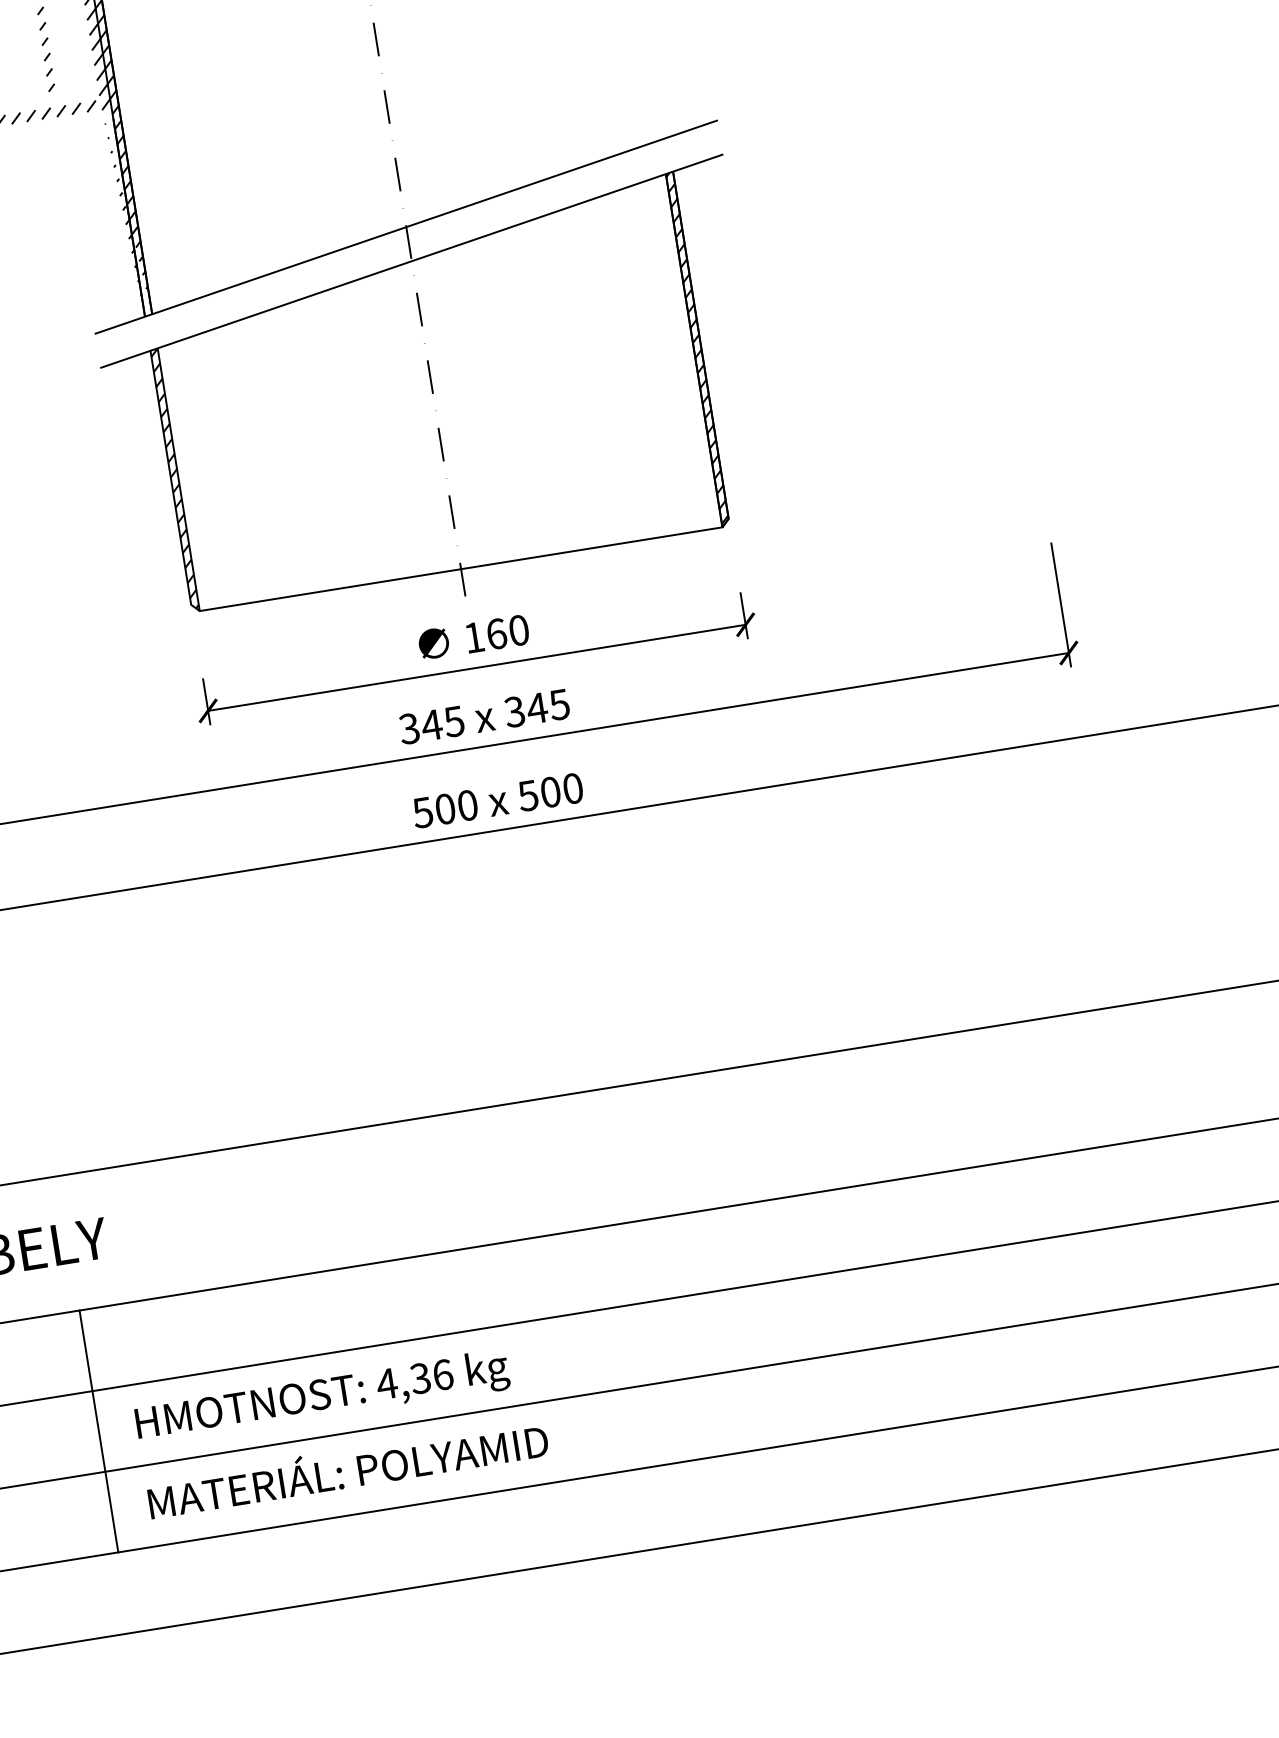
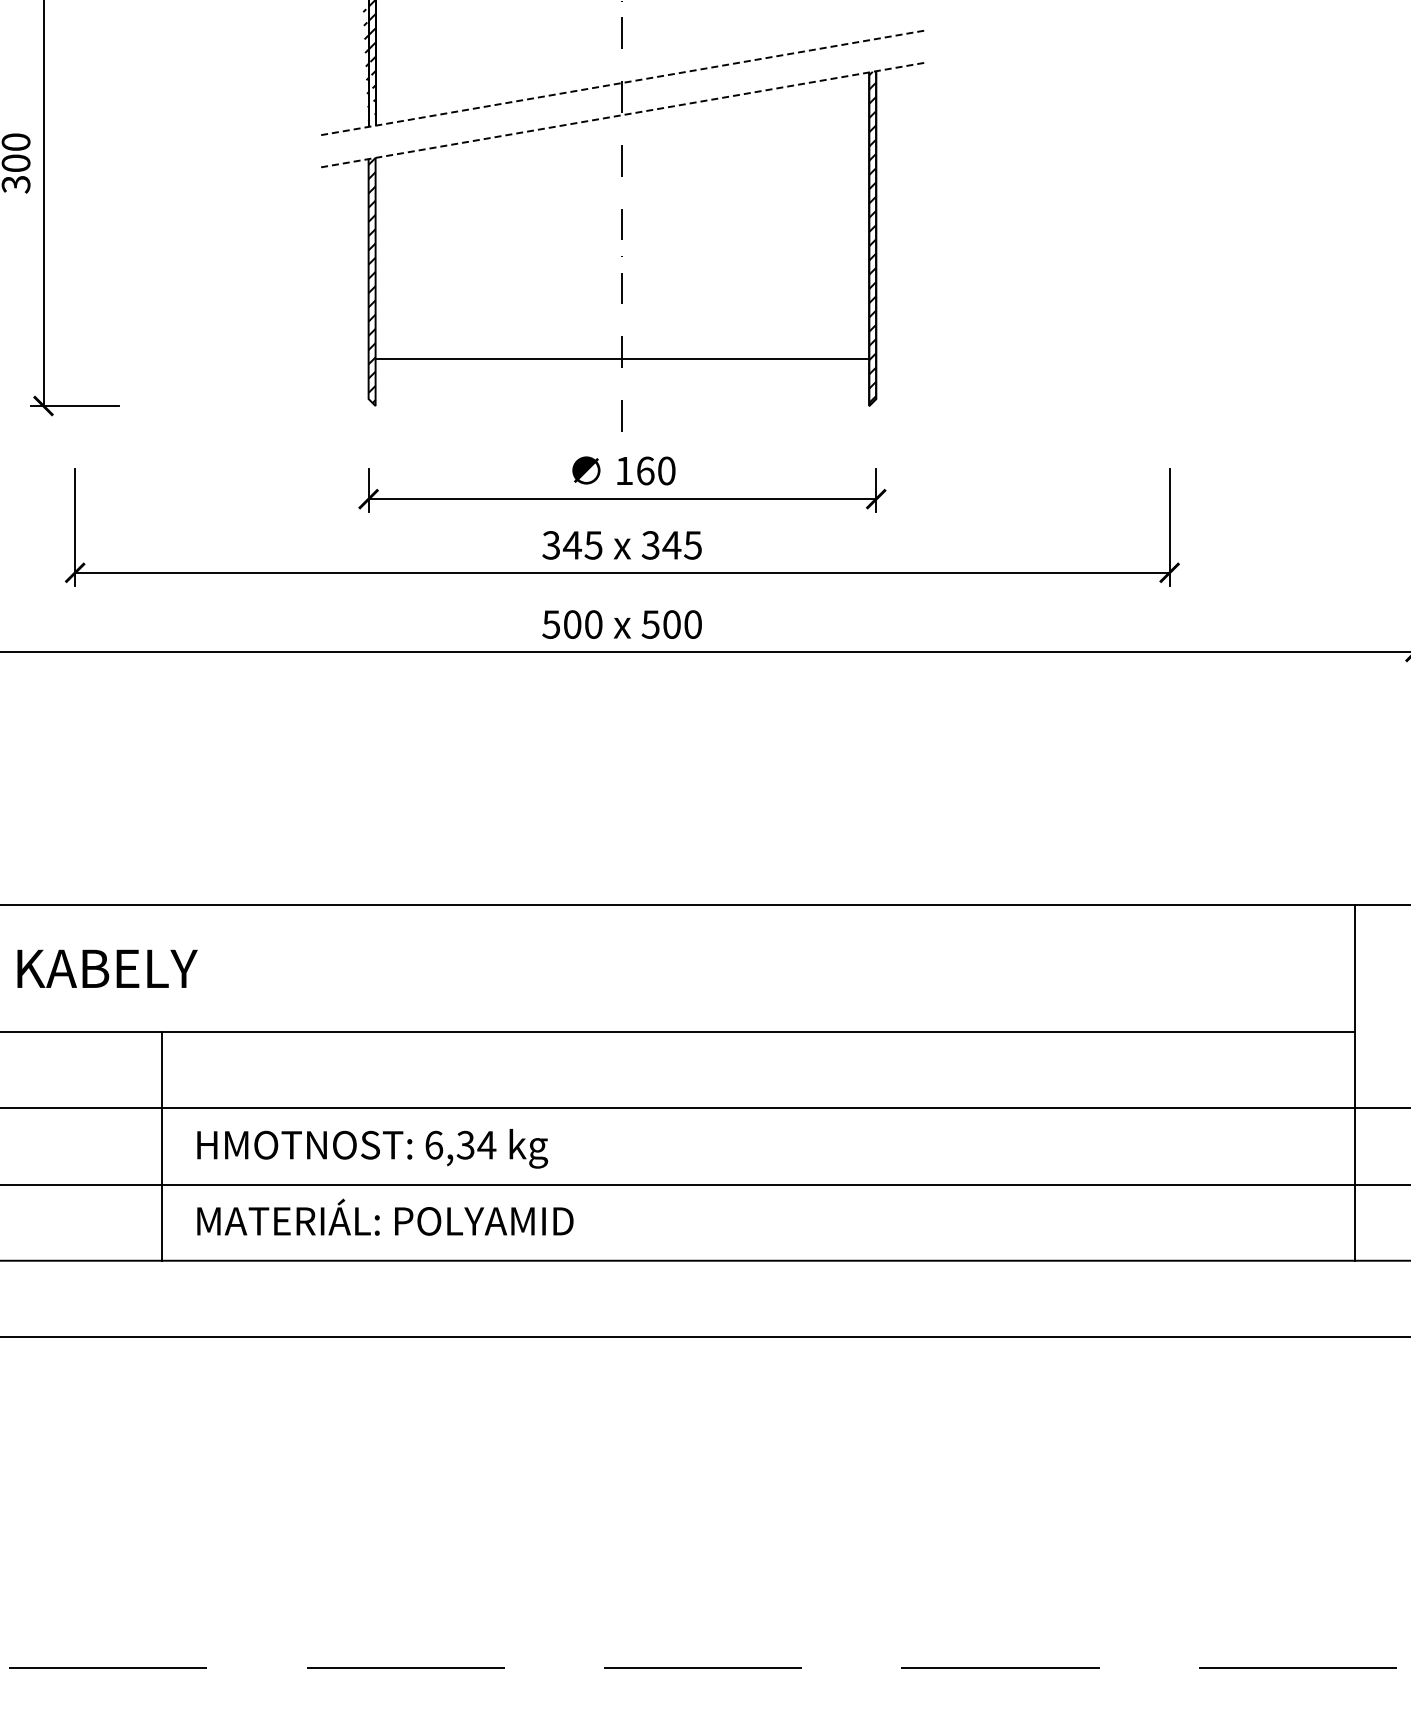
line: (405, 227) -> (621, 83), solid -> dashed
line: (410, 261) -> (621, 115), solid -> dashed
line: (461, 569) -> (622, 359), moved
text: (414, 1378) -> (460, 1144), 4,36 -> 6,34

